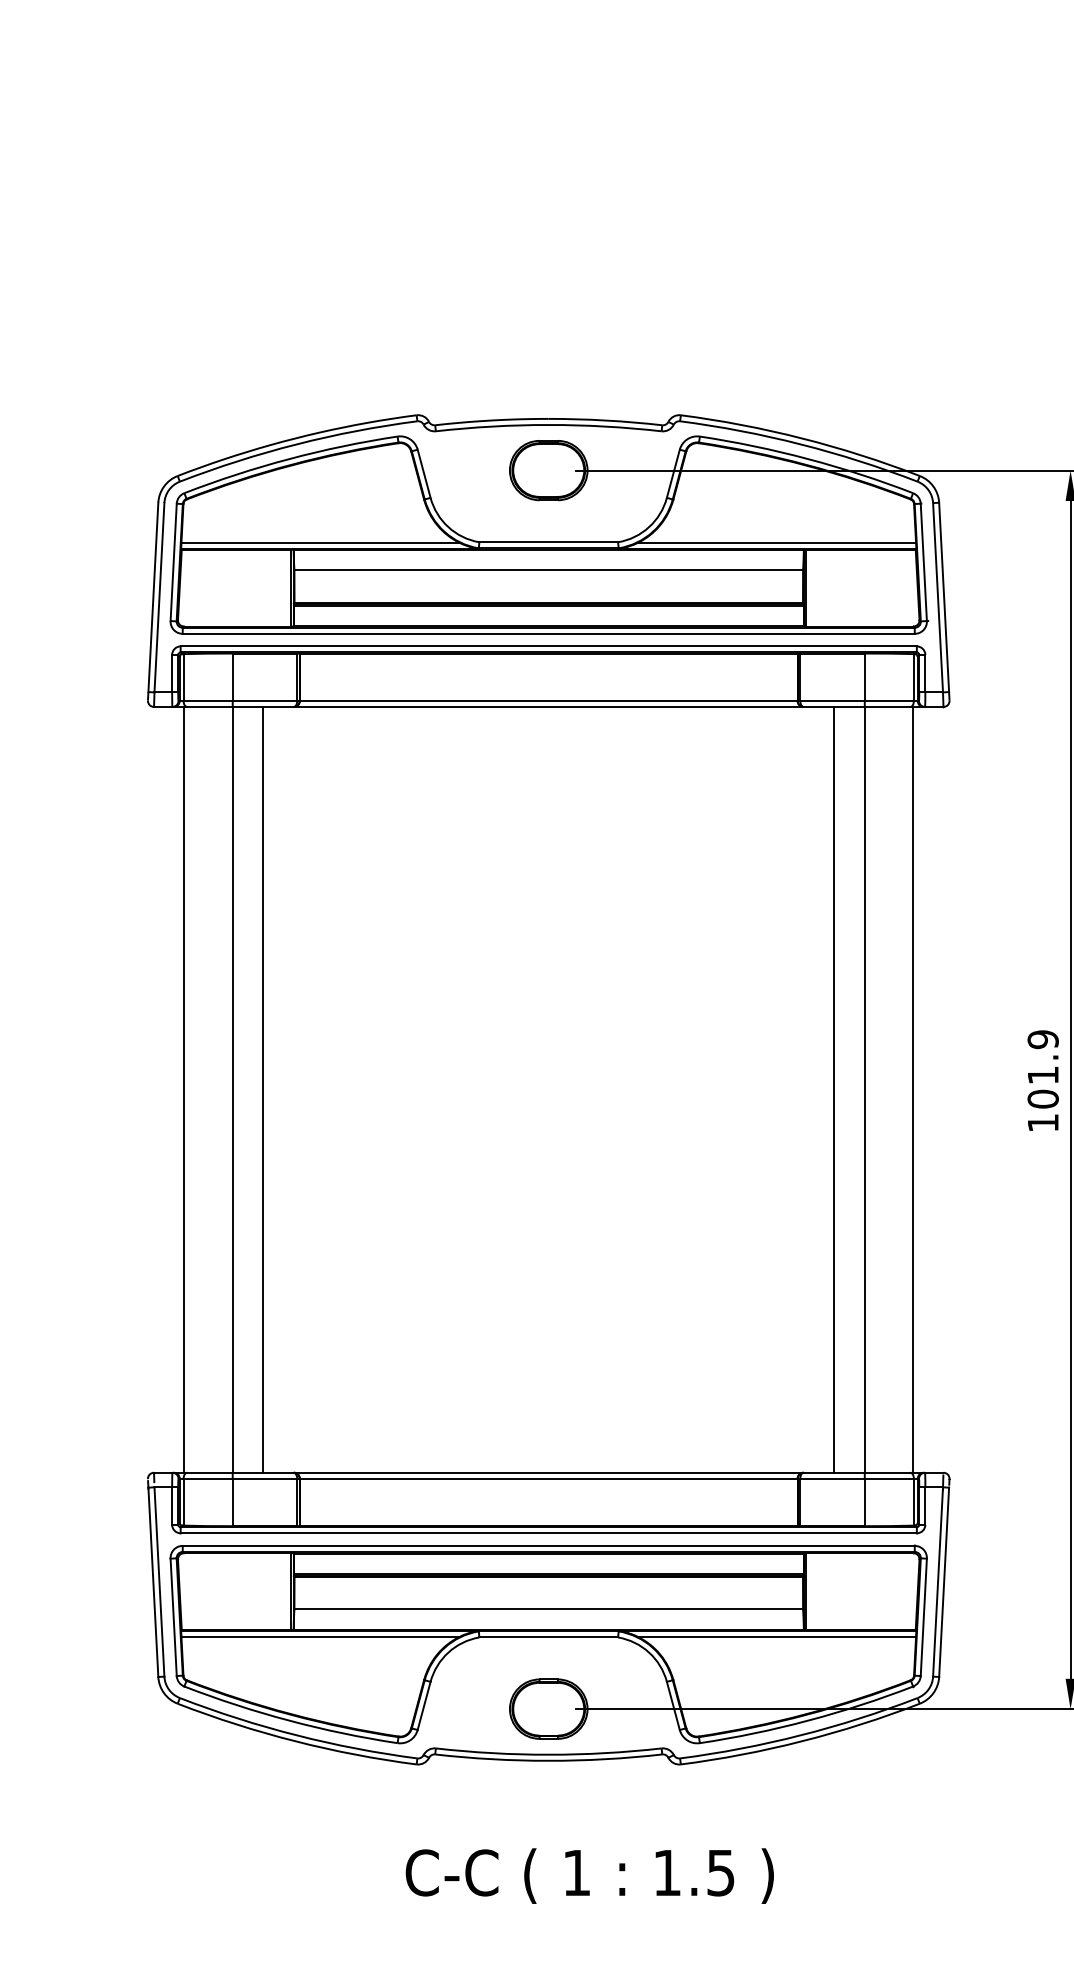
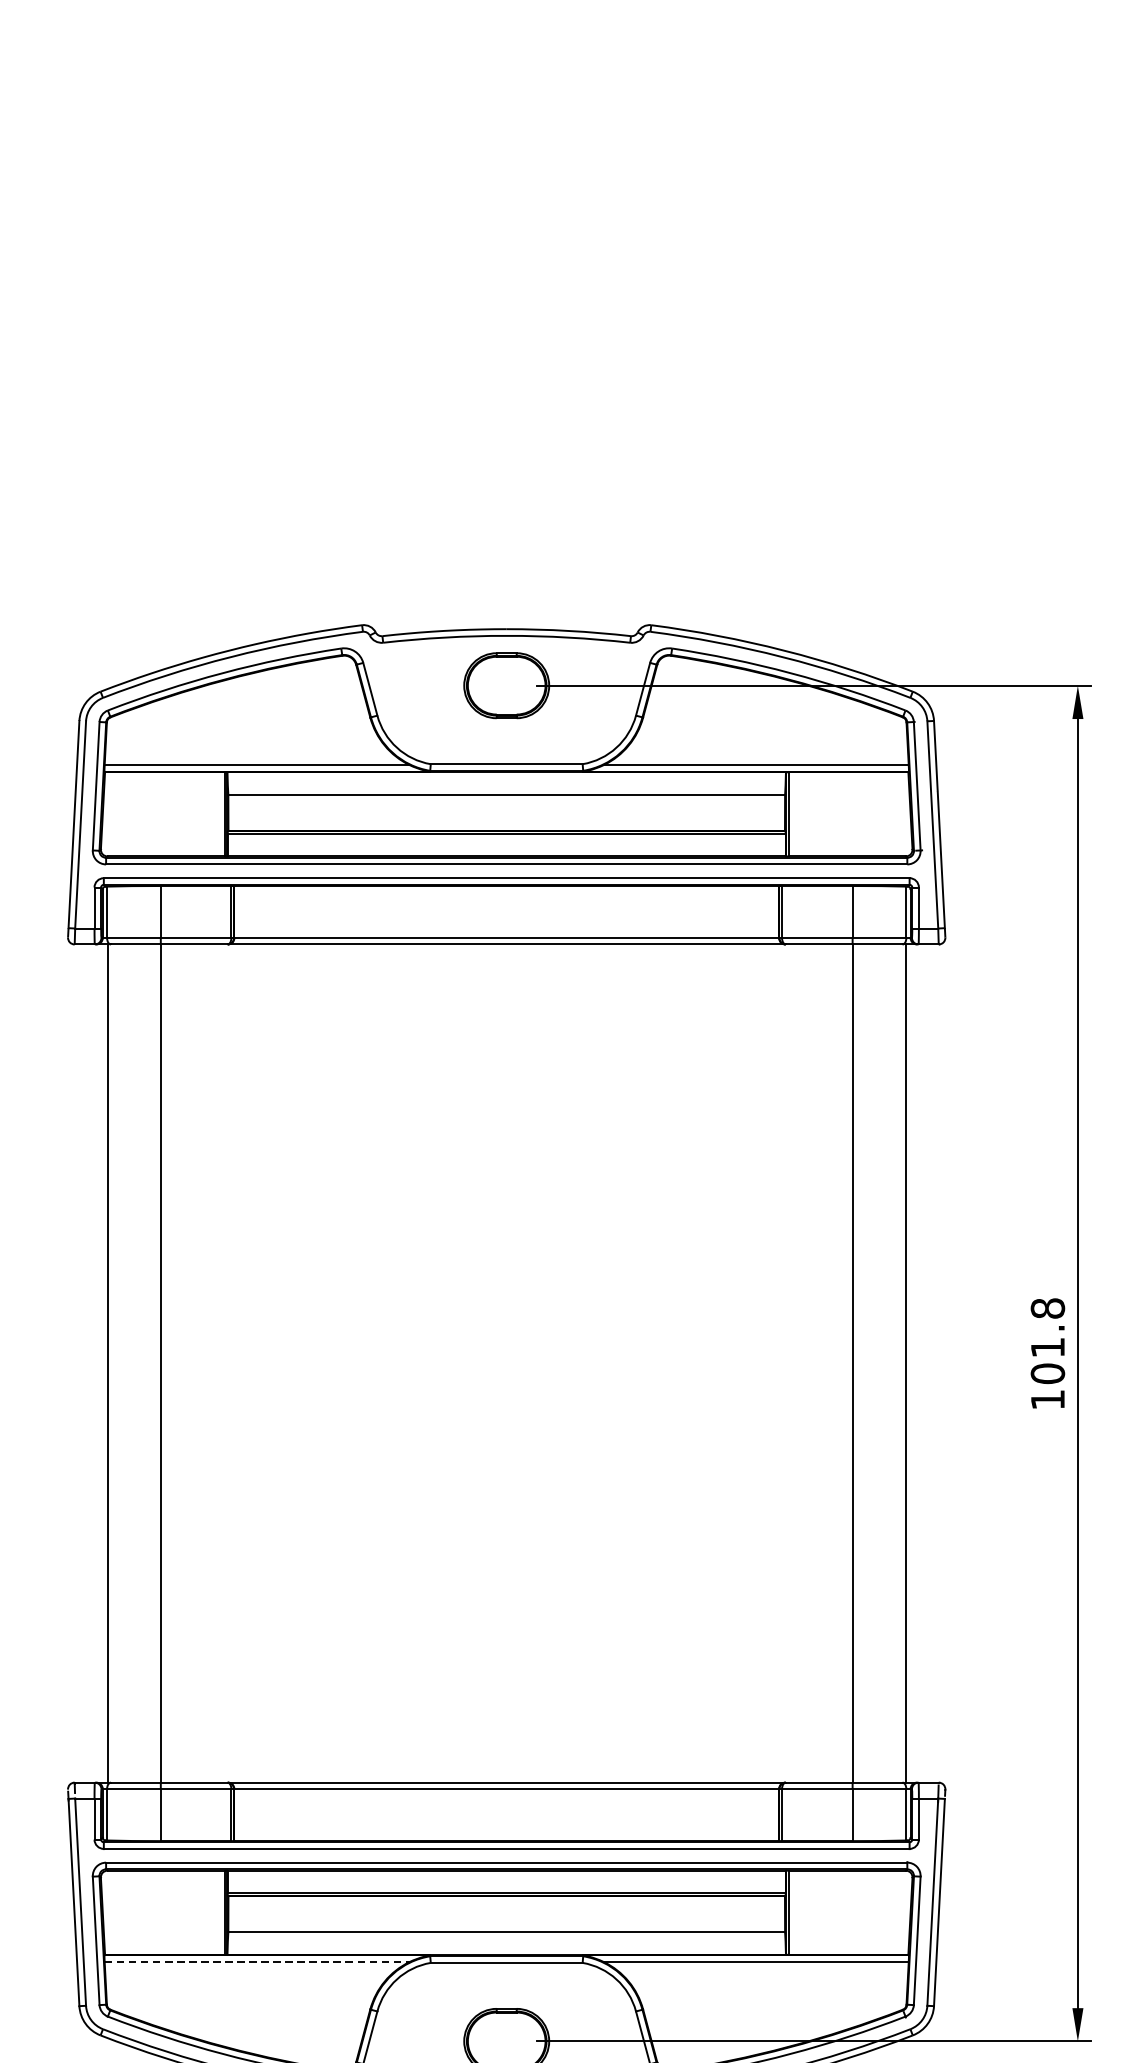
text: (1042, 1039) -> (1047, 1308), 101.9 -> 101.8
line: (263, 1089) -> (194, 1363), removed
line: (834, 1089) -> (819, 1363), removed
line: (321, 1636) -> (257, 1961), solid -> dashed

